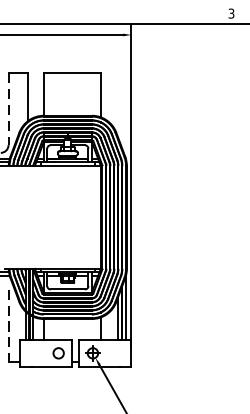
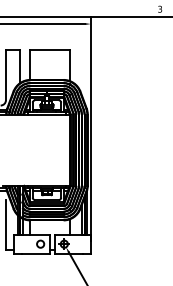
line: (7, 109) -> (5, 75), dashed -> solid
line: (7, 326) -> (5, 225), dashed -> solid

